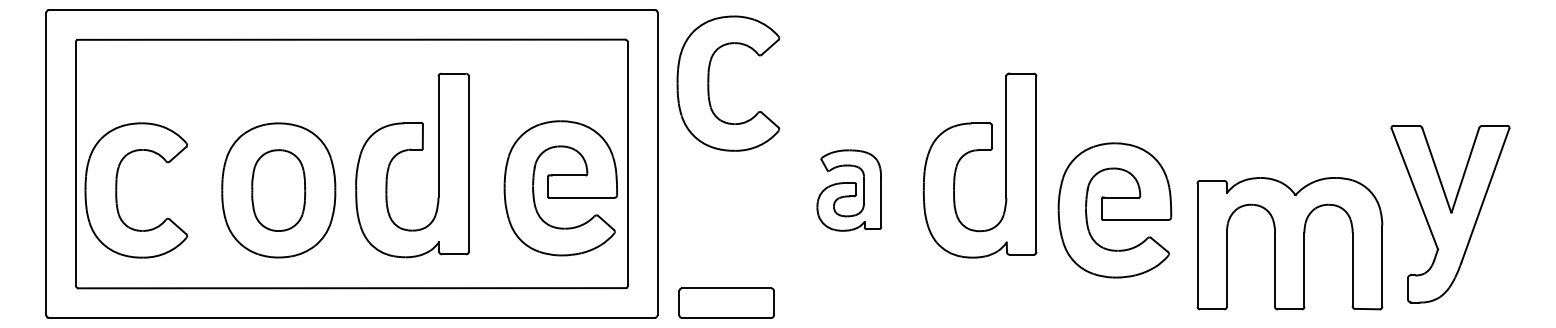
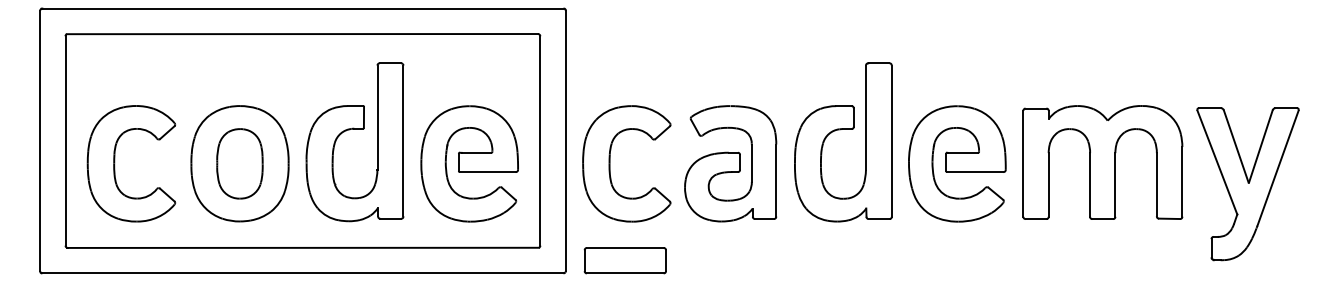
part: (709, 83) -> (610, 163), moved
part: (560, 187) -> (469, 163), moved
part: (117, 190) -> (115, 163), moved
part: (848, 190) -> (730, 163), size x1.67
part: (1115, 209) -> (957, 163), moved
part: (1289, 243) -> (1102, 162), moved

